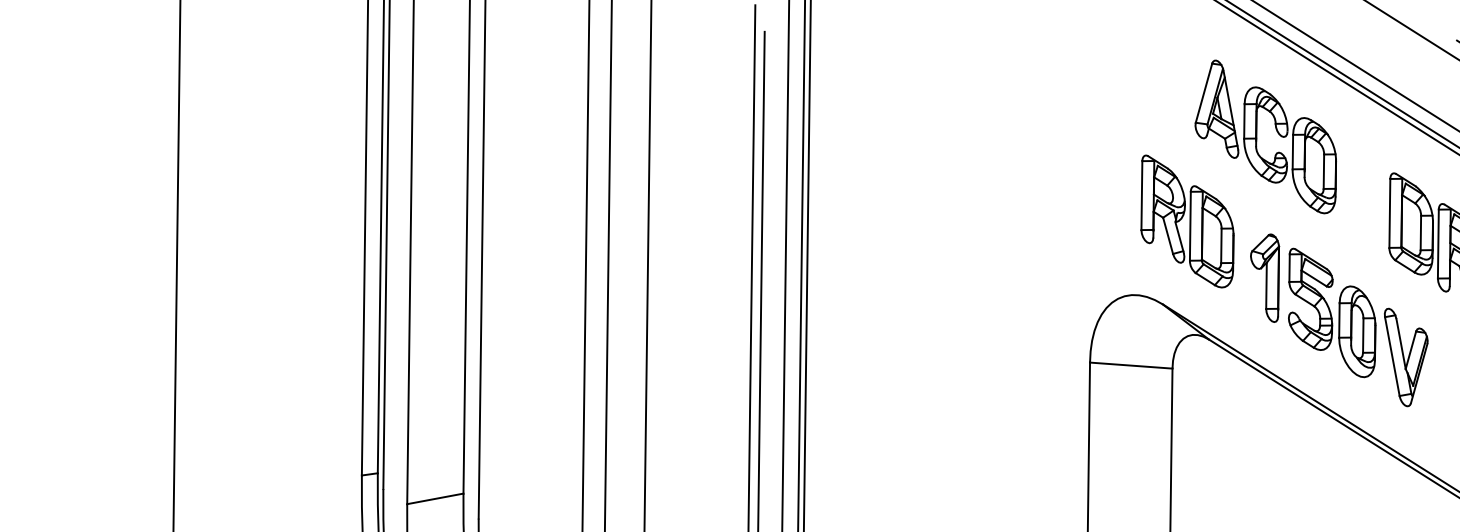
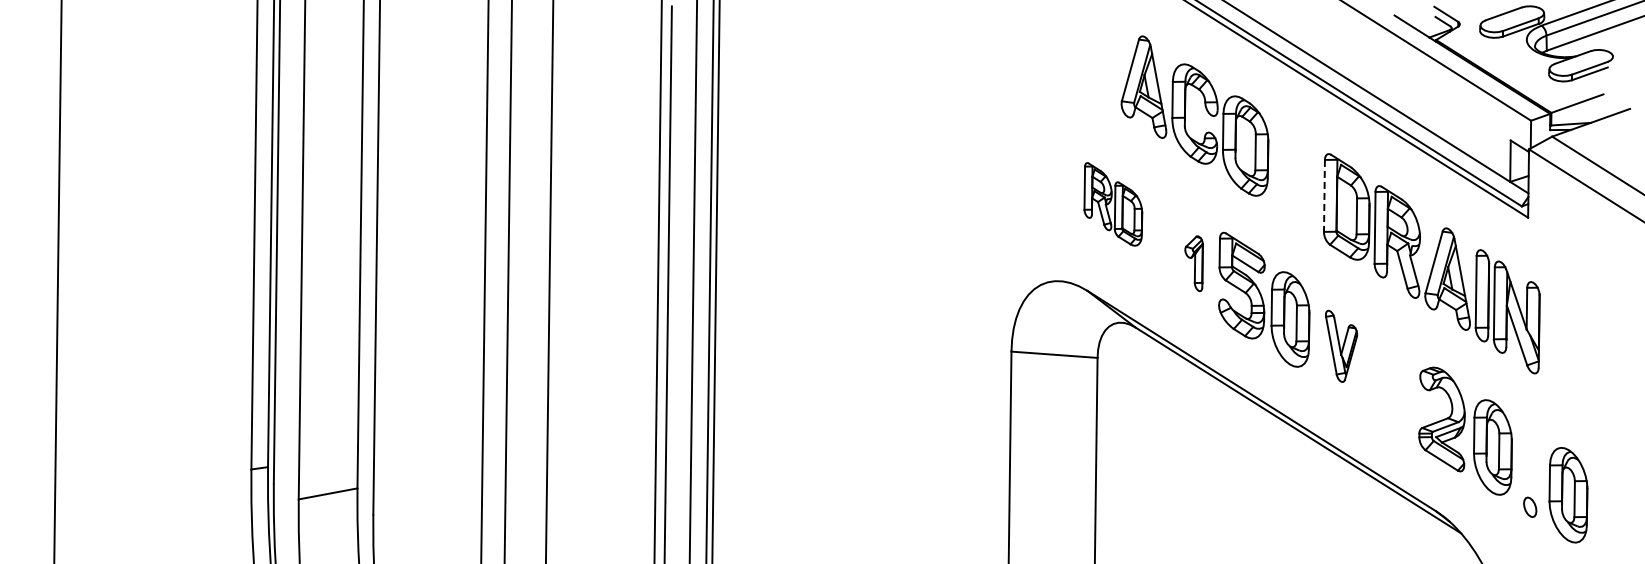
line: (1389, 213) -> (1324, 195), solid -> dashed
part: (1187, 221) -> (1113, 204), size x0.6
part: (1264, 278) -> (1193, 263), size x0.6
part: (1406, 357) -> (1341, 346), size x0.7

